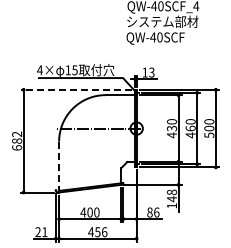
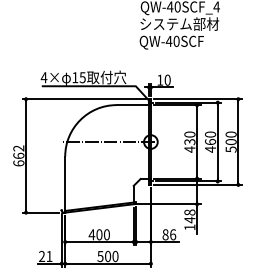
text: (151, 72) -> (167, 80), 13 -> 10
line: (76, 89) -> (84, 98), dashed -> solid
text: (16, 140) -> (18, 155), 682 -> 662
line: (59, 166) -> (65, 183), dashed -> solid
text: (97, 232) -> (107, 256), 456 -> 500

